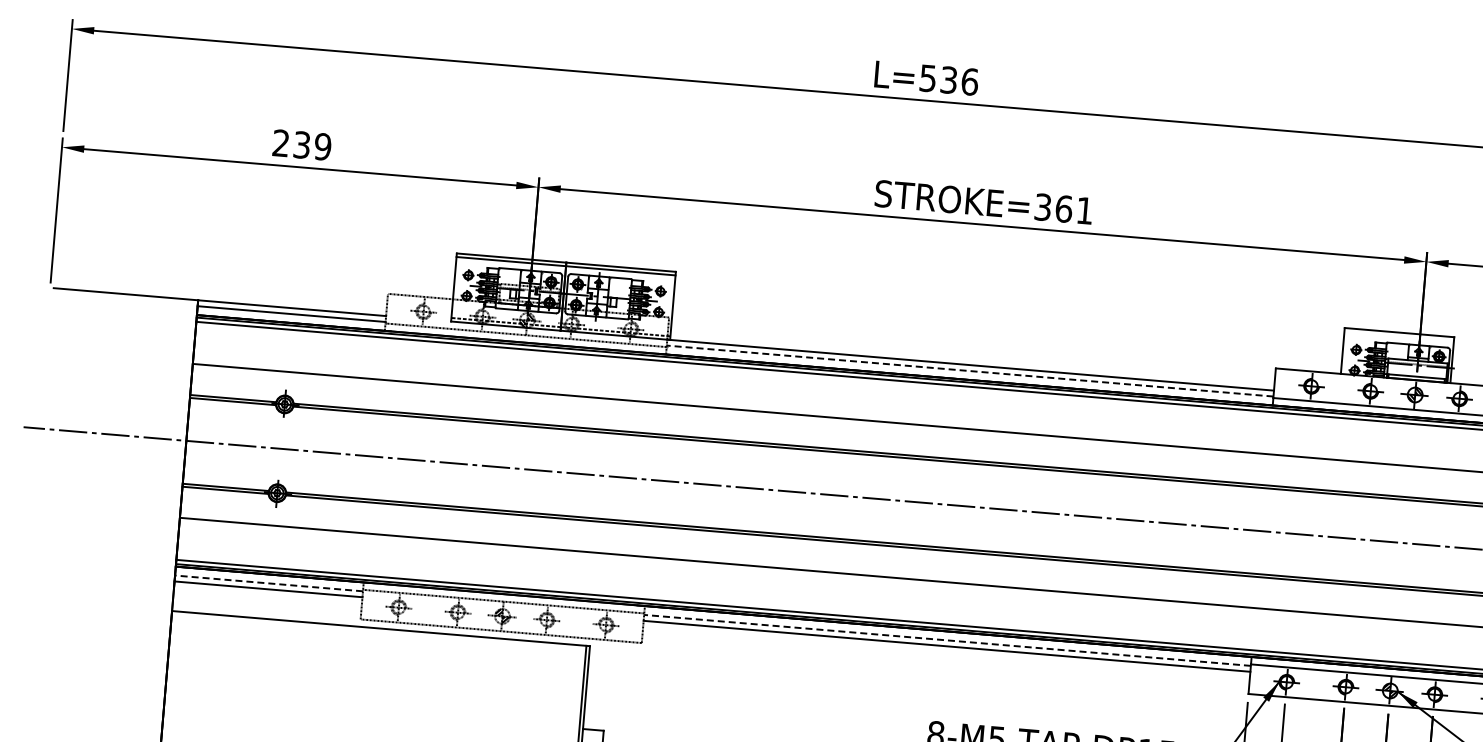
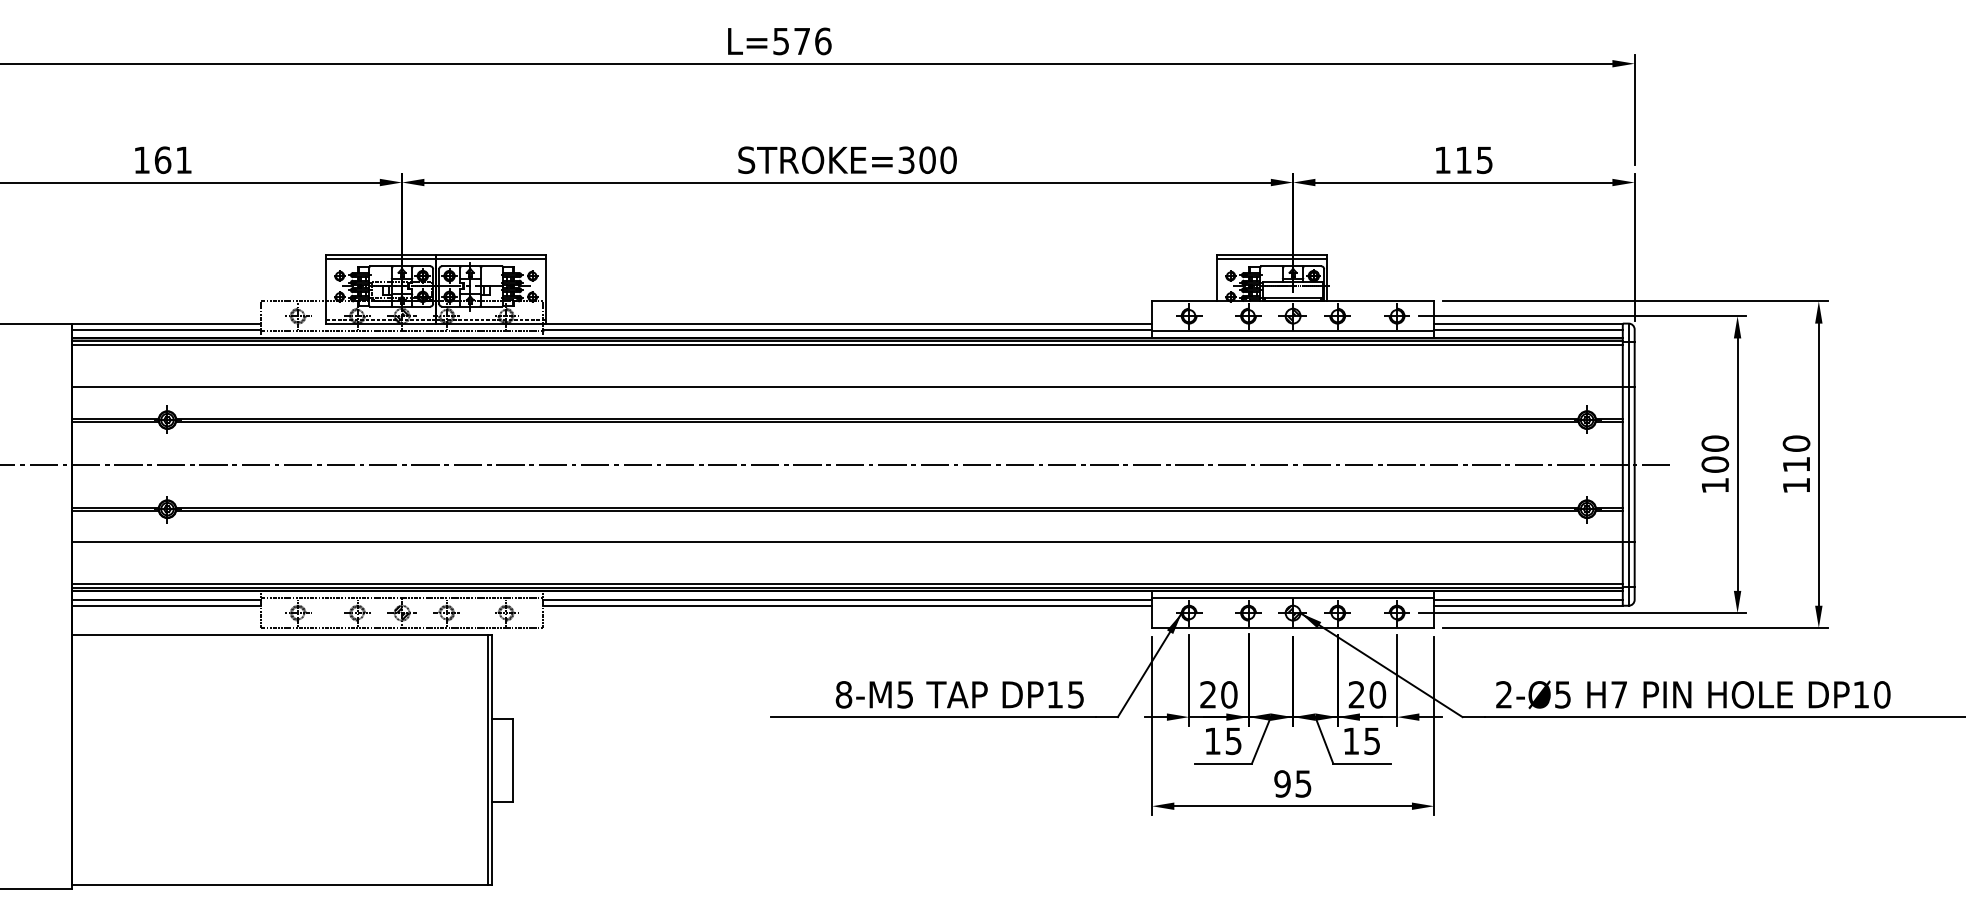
text: (949, 80) -> (802, 41), L=536 -> L=576
text: (302, 145) -> (163, 160), 239 -> 161
text: (1073, 210) -> (937, 160), STROKE=361 -> STROKE=300
line: (1399, 335) -> (1272, 258), added
line: (970, 371) -> (847, 329), dashed -> solid
line: (268, 583) -> (166, 599), dashed -> solid
line: (947, 640) -> (847, 599), dashed -> solid

